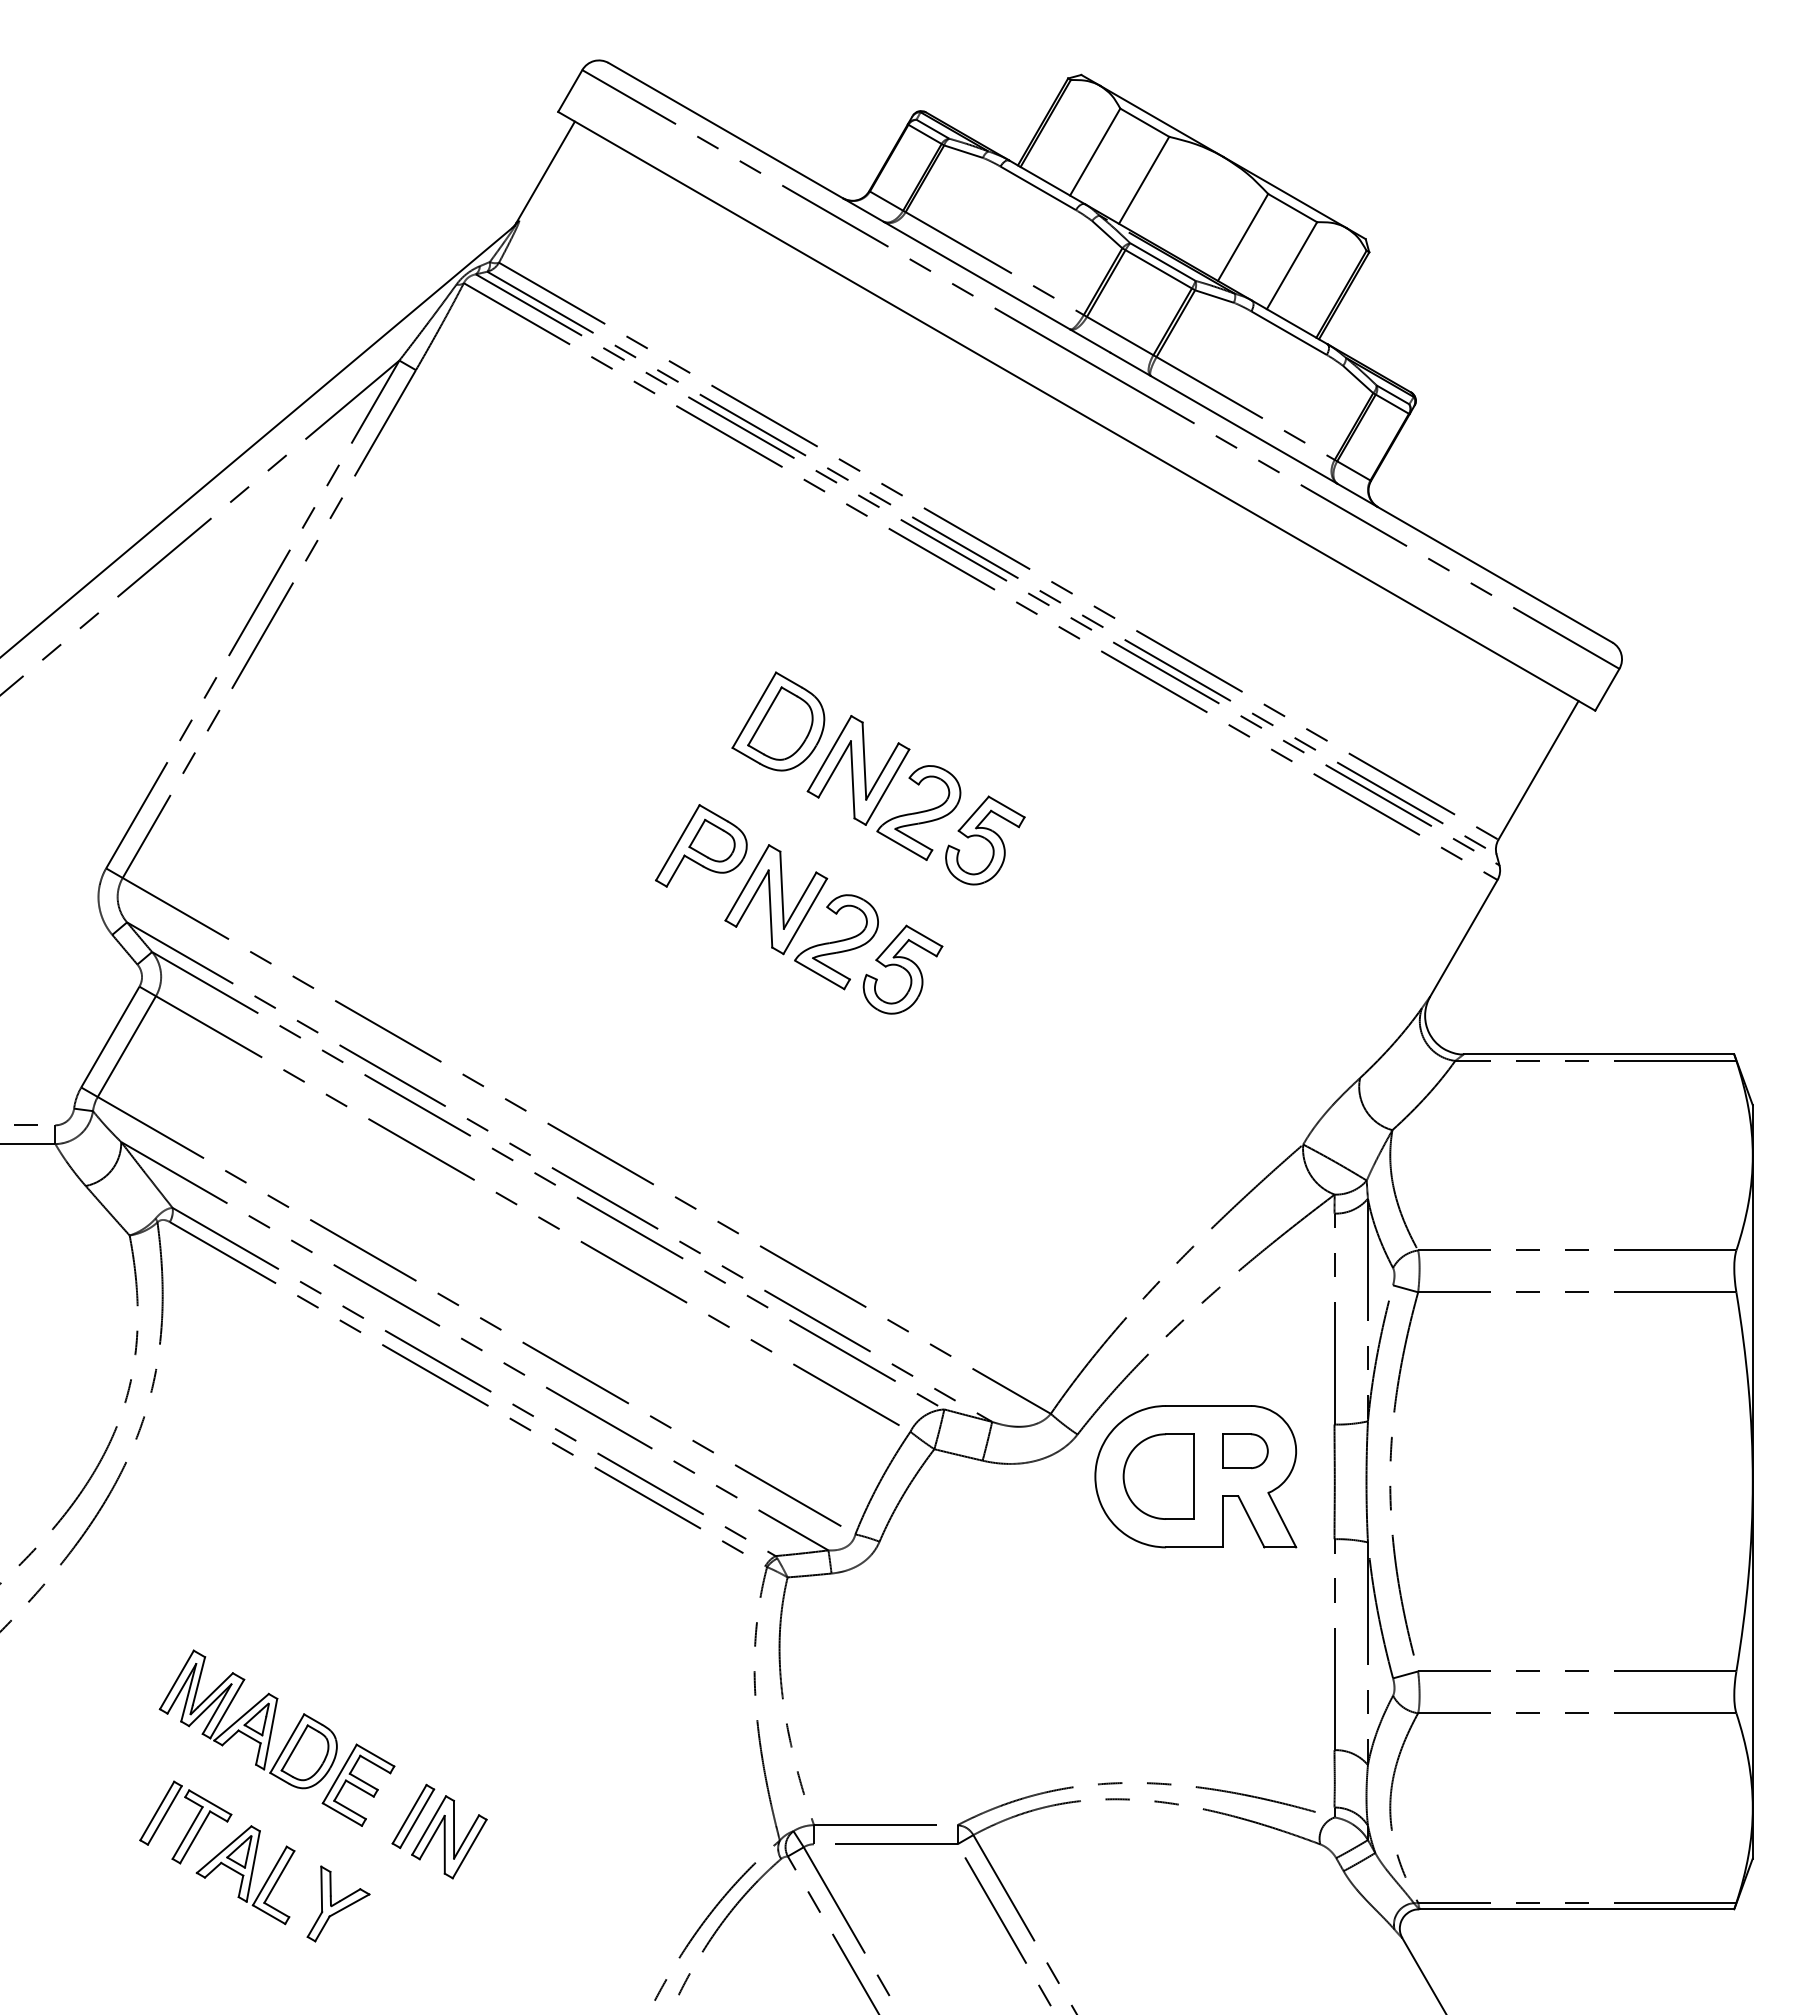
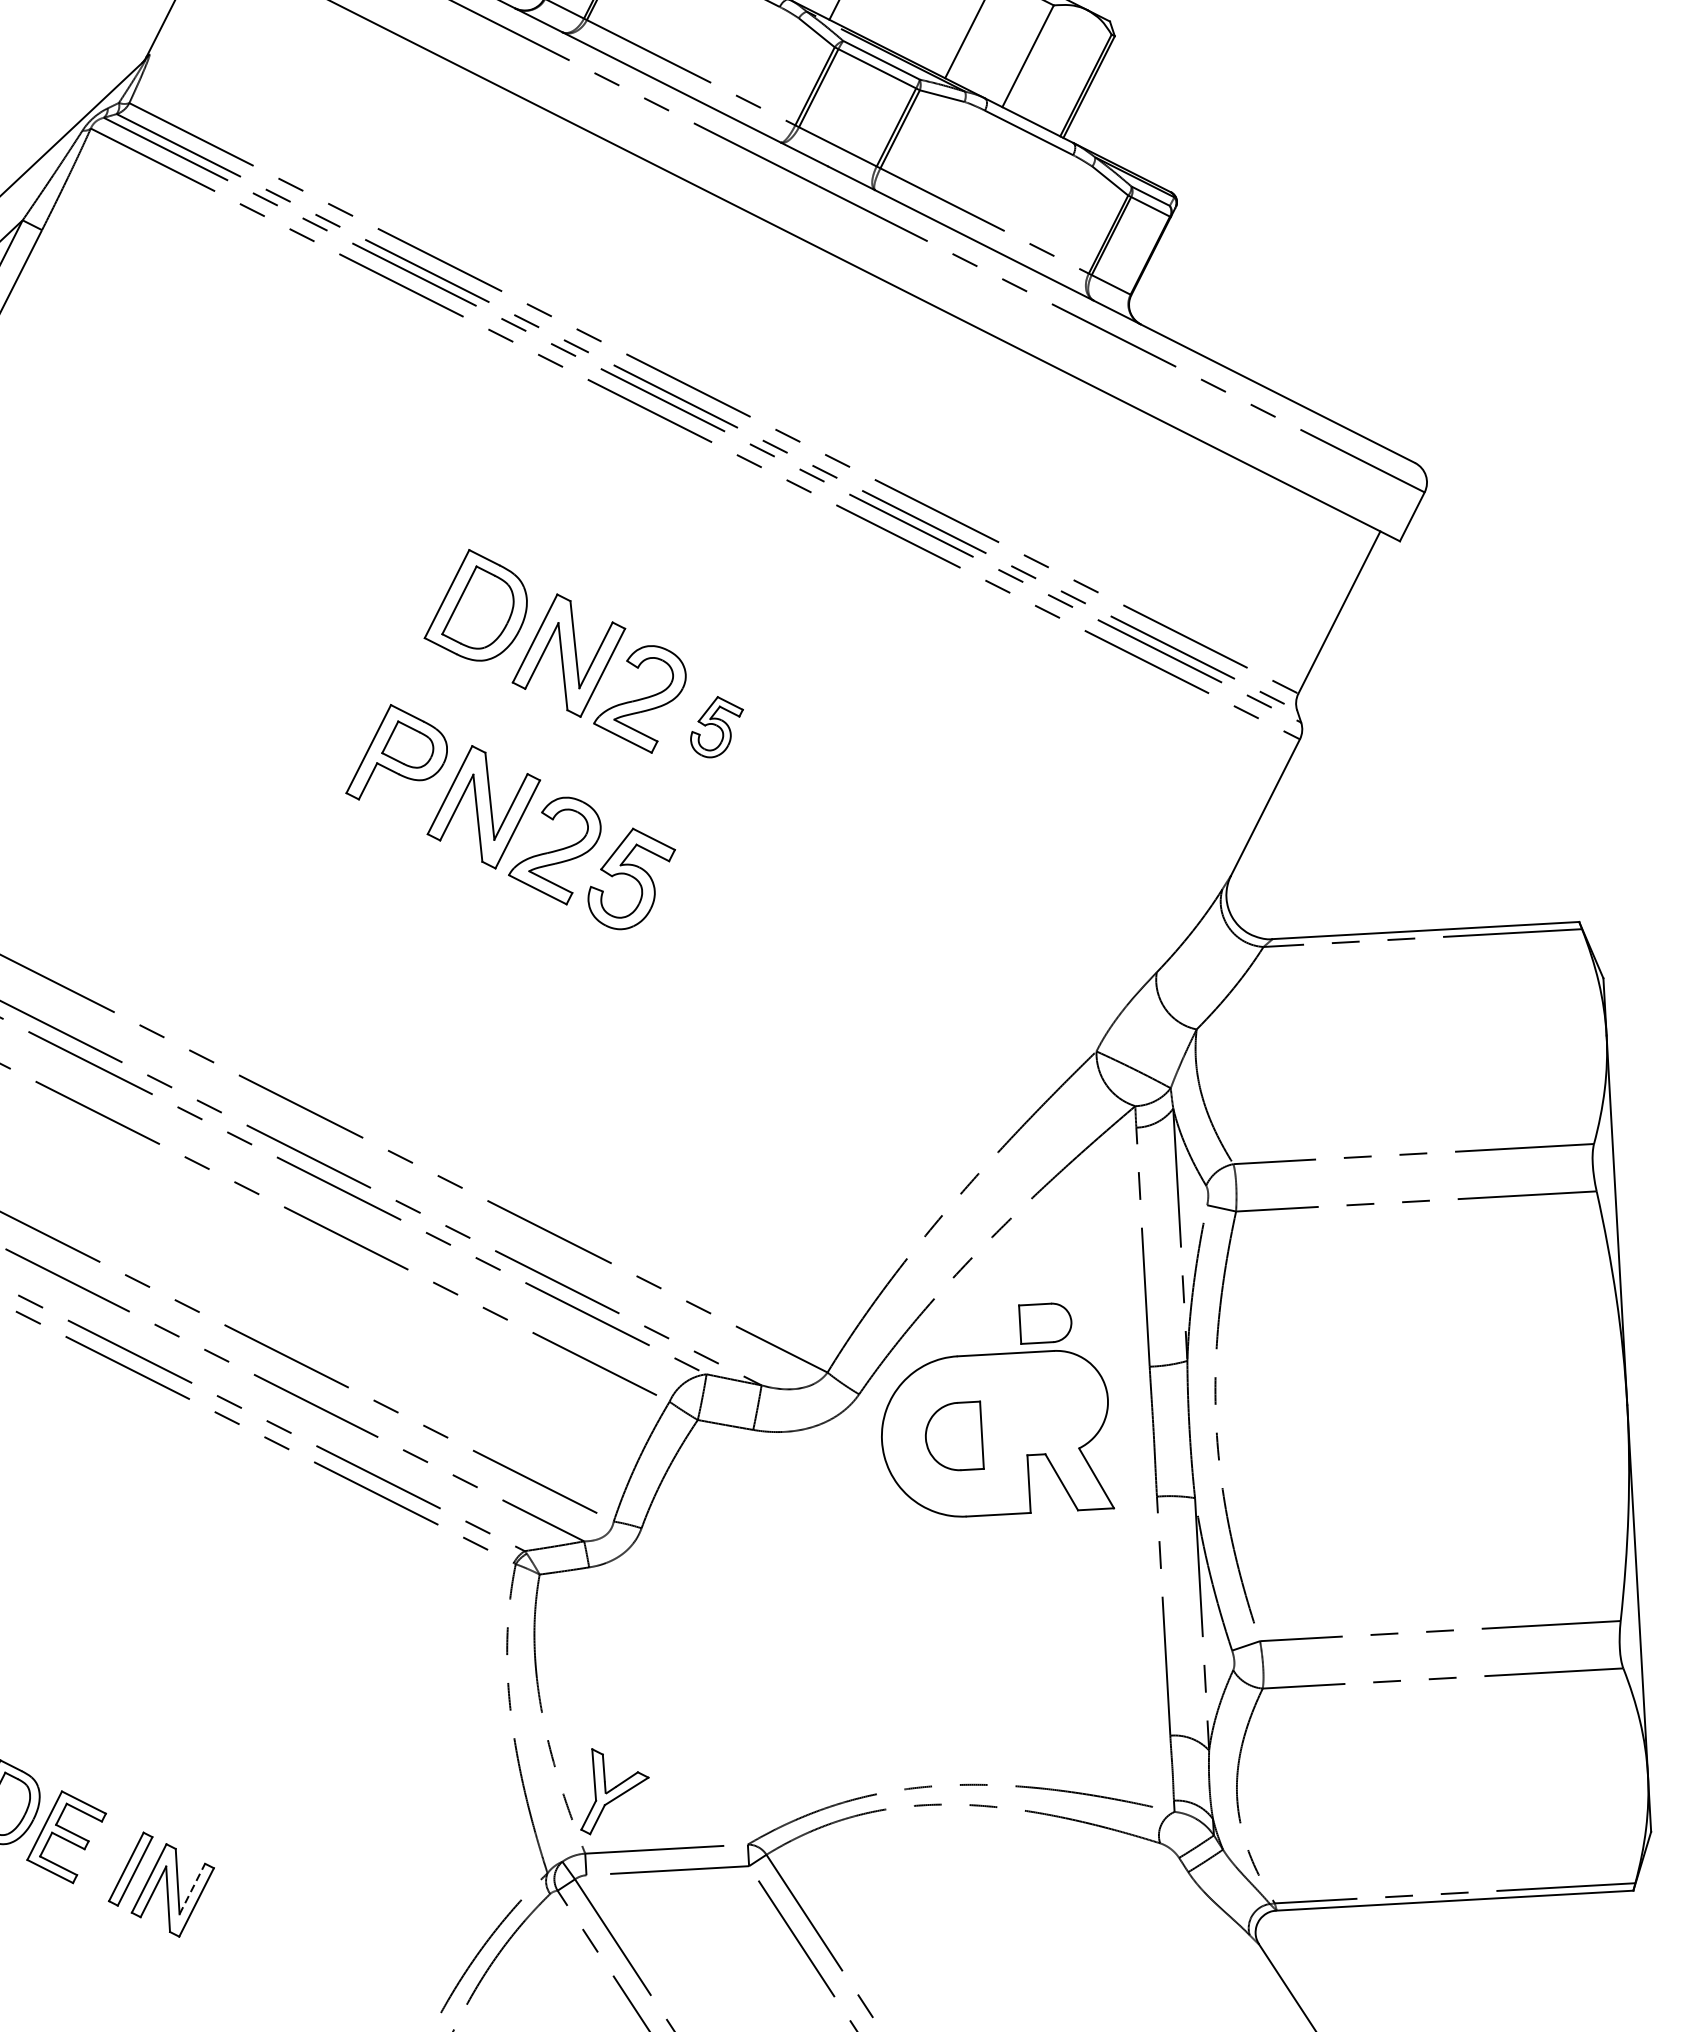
part: (985, 840) -> (717, 727), size x0.6
part: (1245, 1451) -> (1046, 1323), moved
part: (1158, 1476) -> (953, 1436), size x0.7
line: (466, 1836) -> (192, 1888), solid -> dashed
part: (338, 1903) -> (614, 1789), moved

